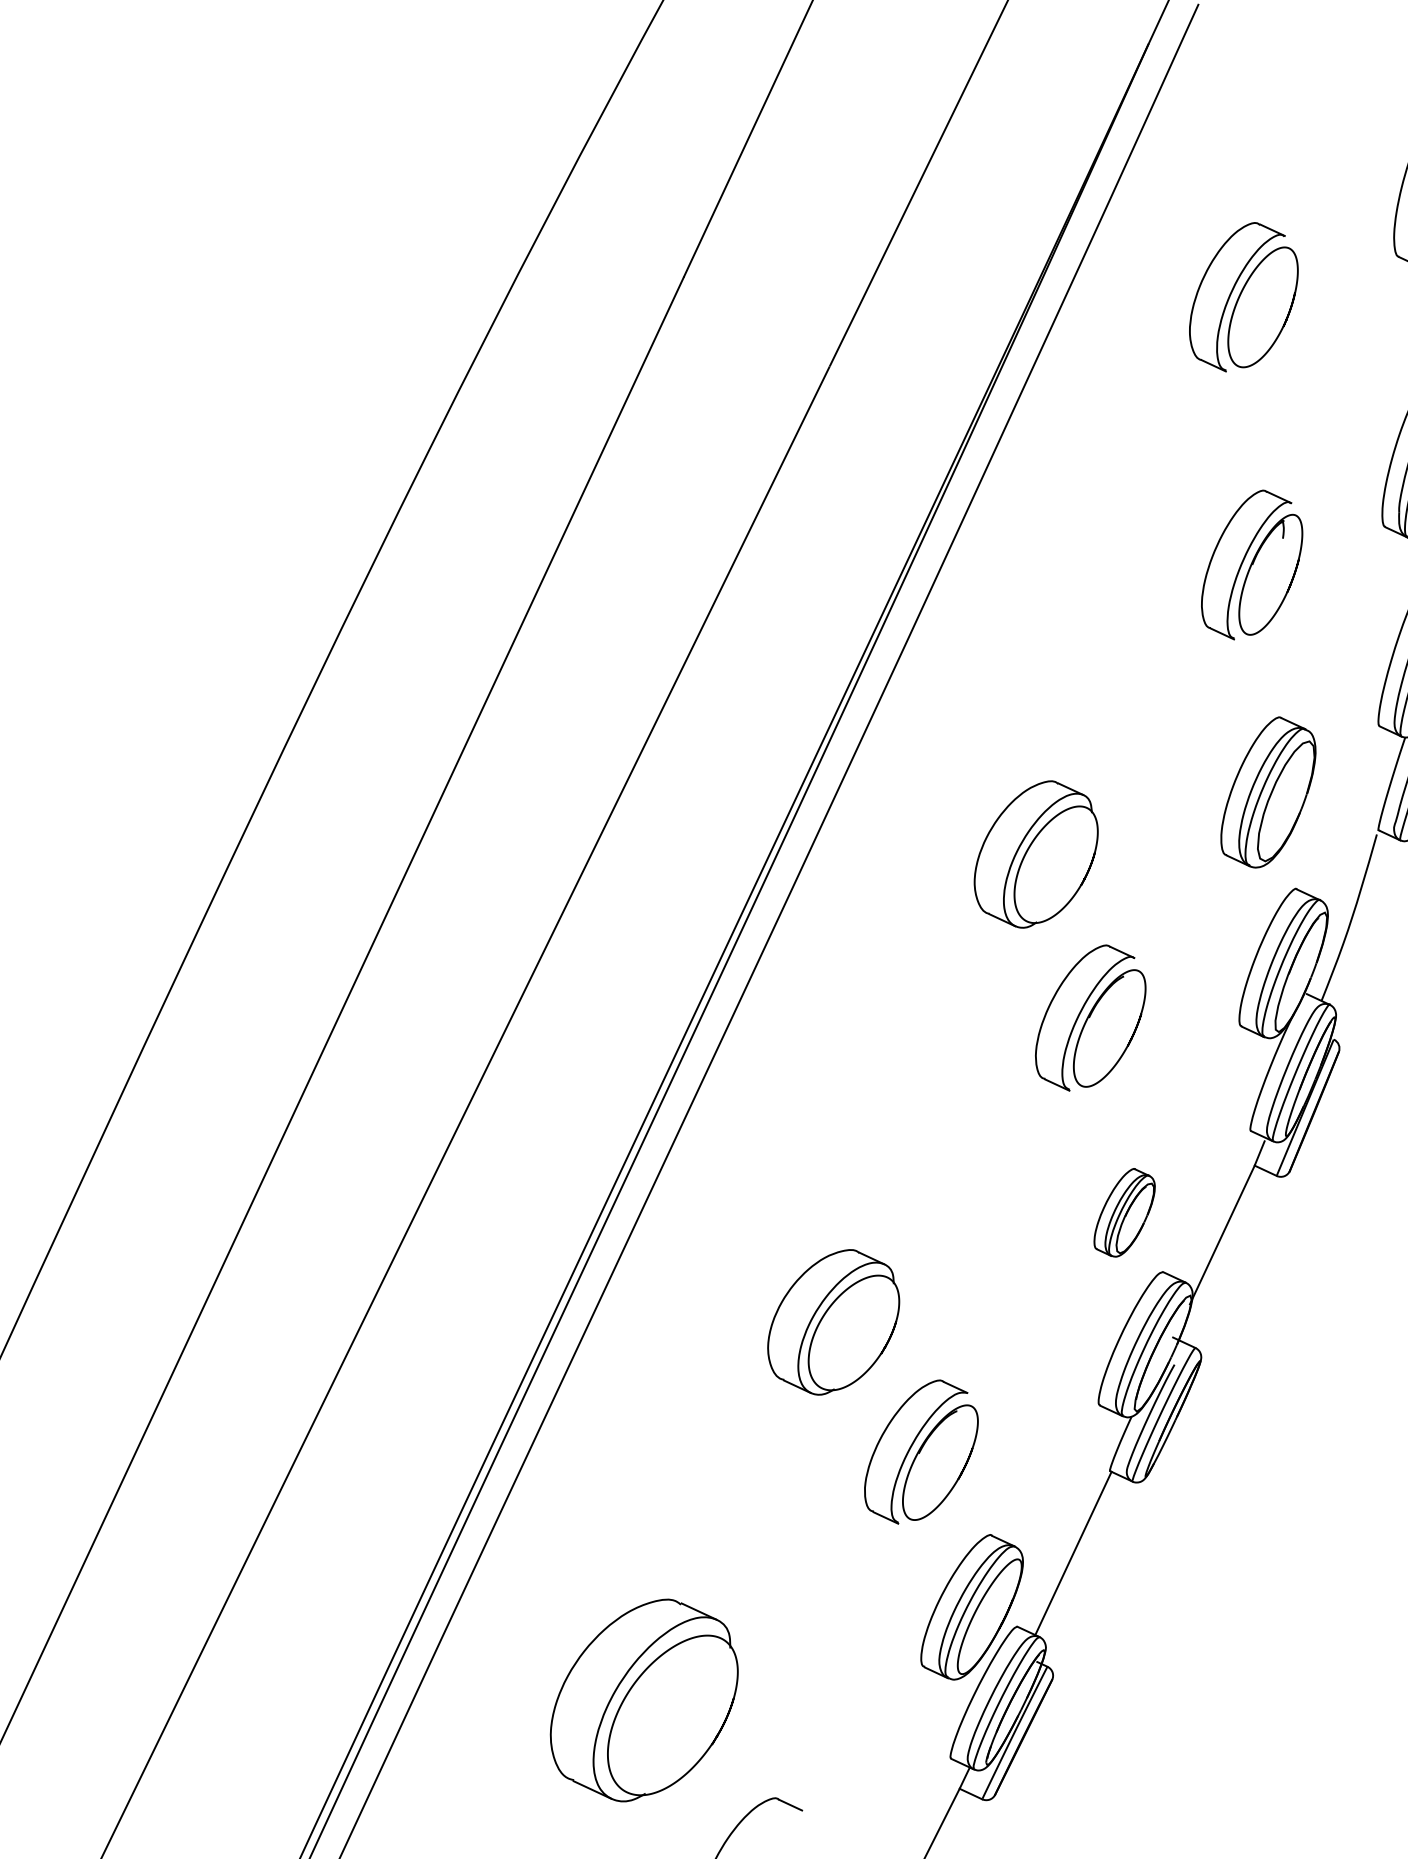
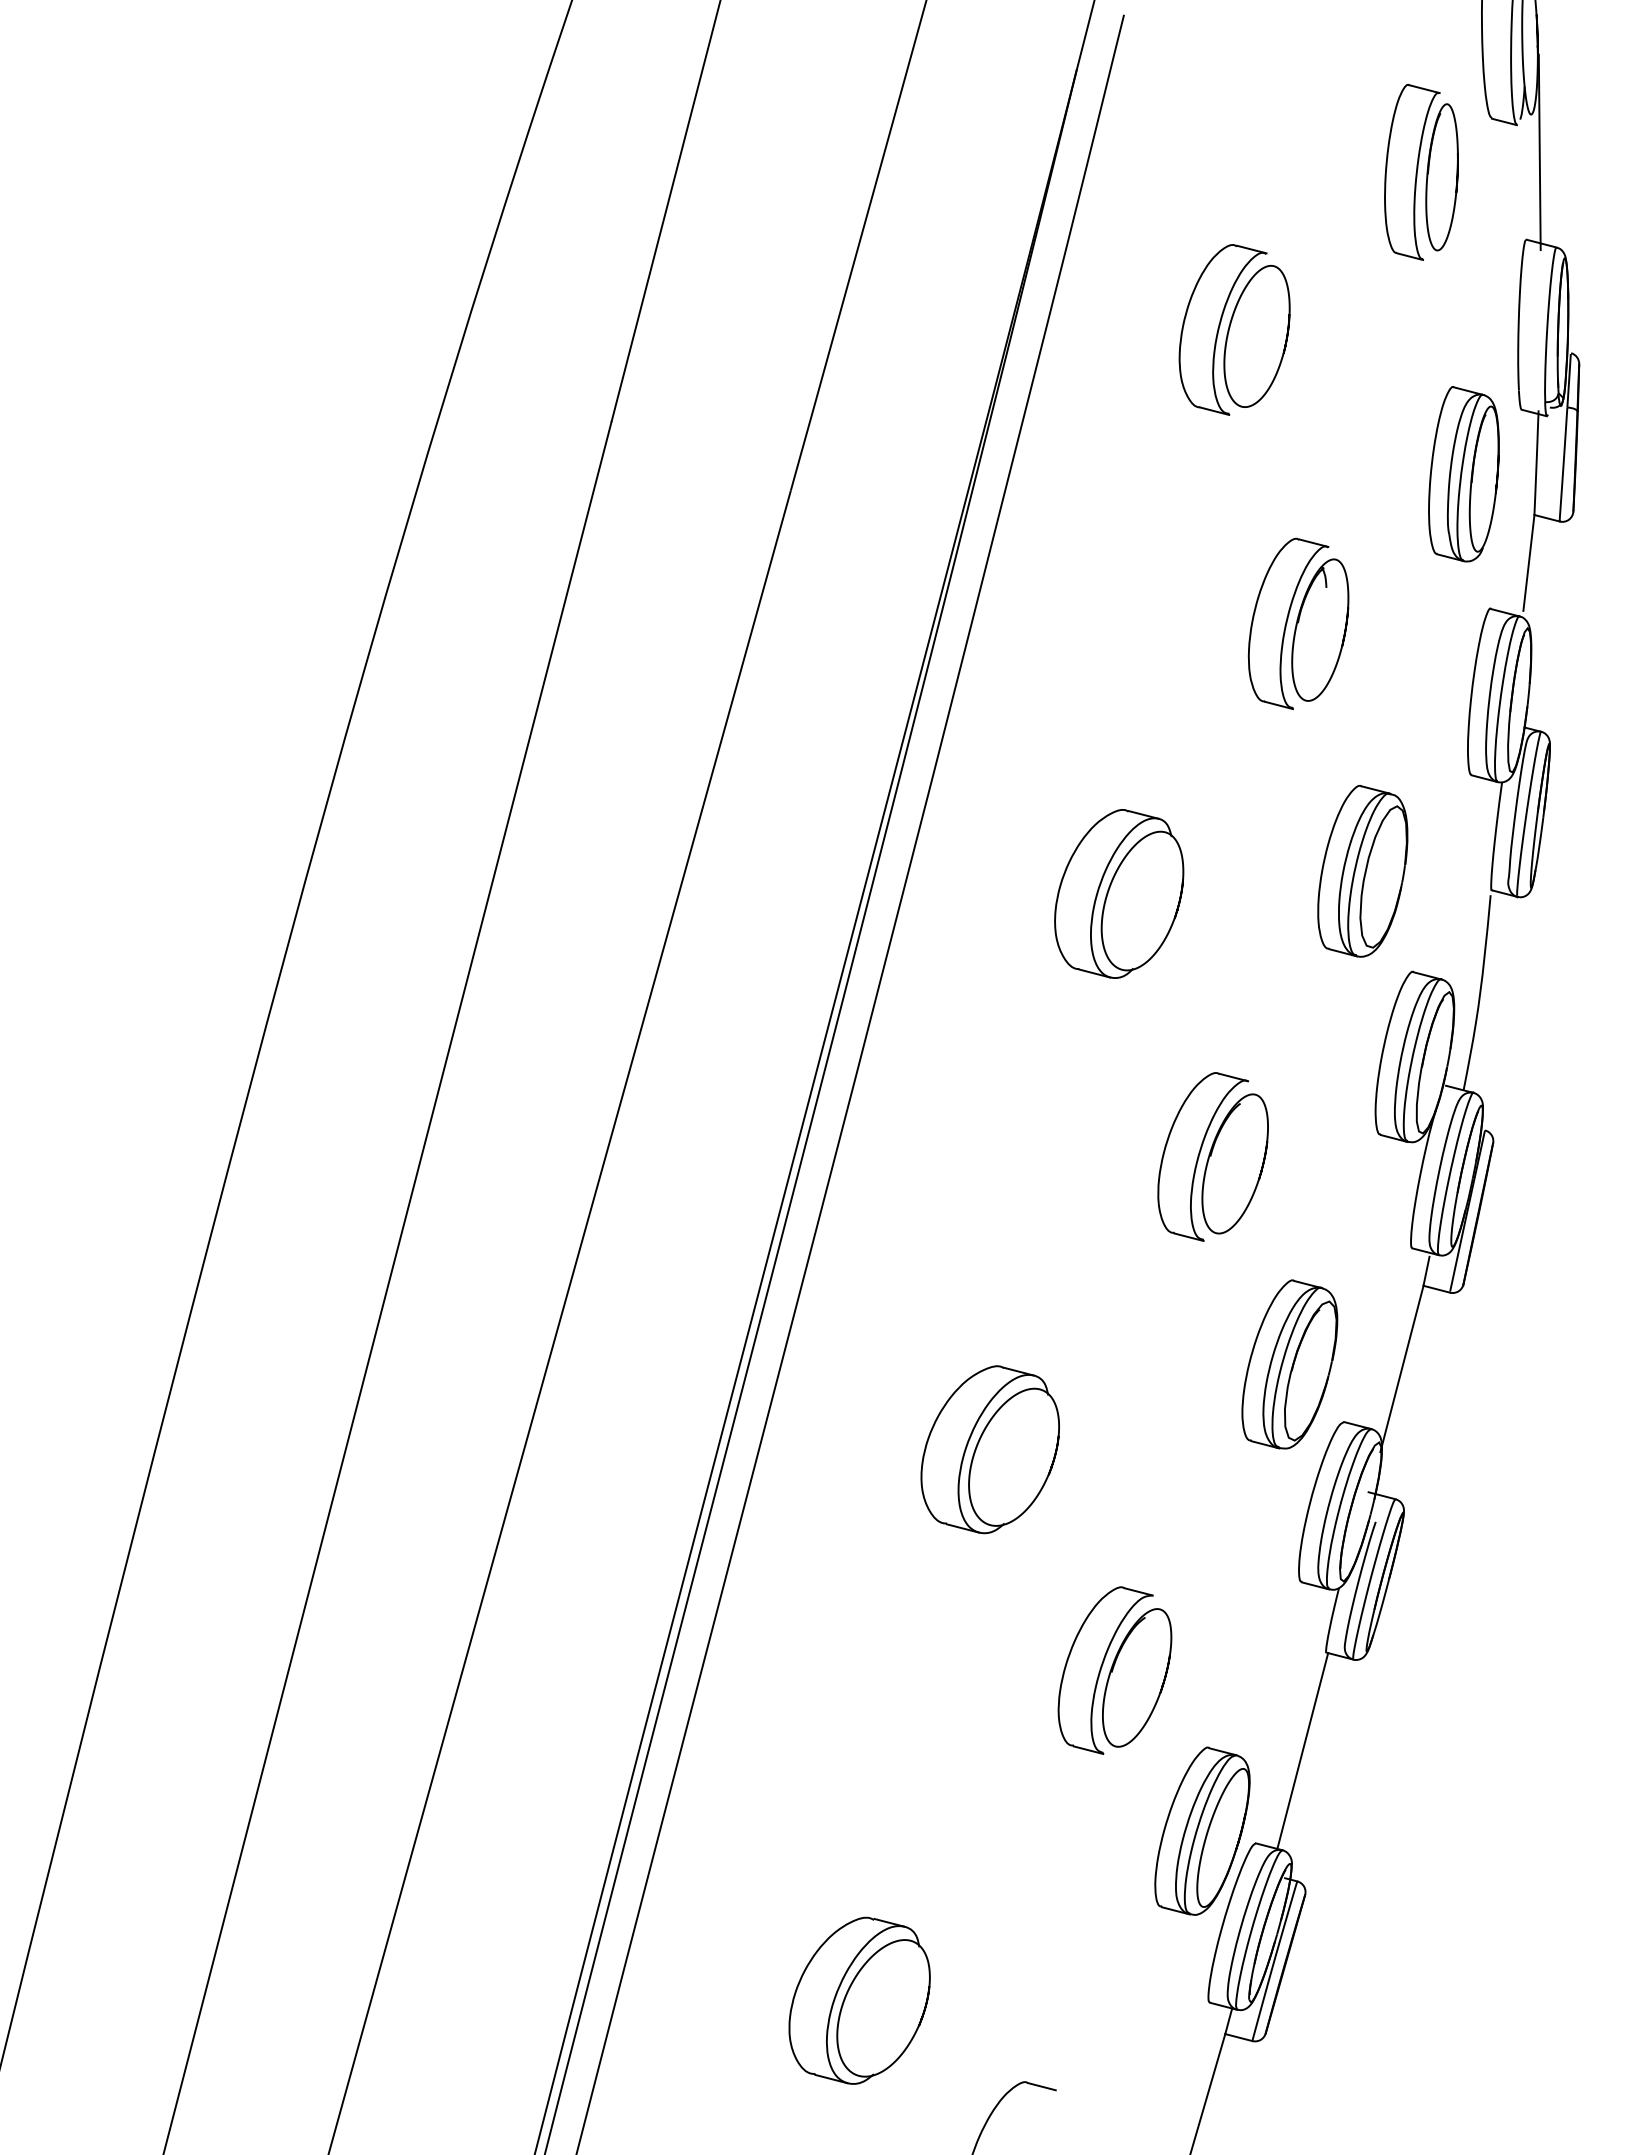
part: (1037, 854) -> (1119, 893), moved
part: (1124, 1212) -> (1289, 1364), size x1.67
part: (833, 1321) -> (989, 1449), moved
part: (644, 1700) -> (859, 2000), size x0.71

